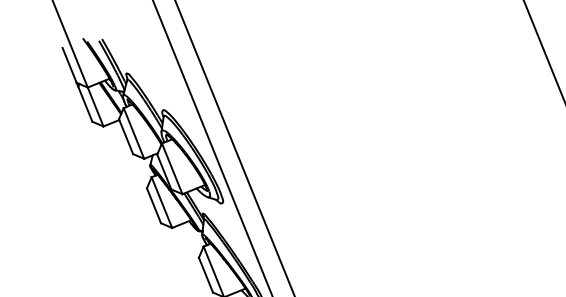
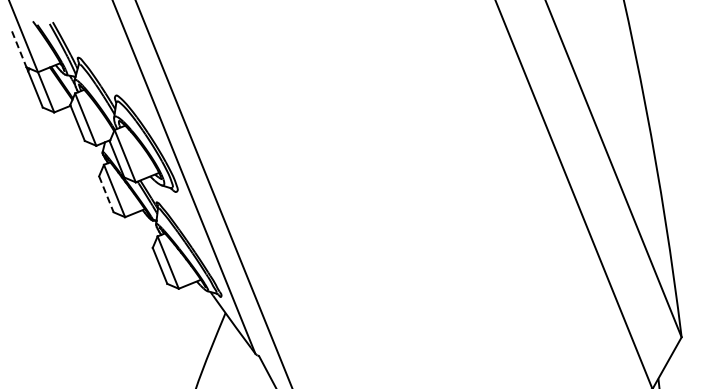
line: (69, 65) -> (19, 49), solid -> dashed
line: (154, 205) -> (106, 194), solid -> dashed

